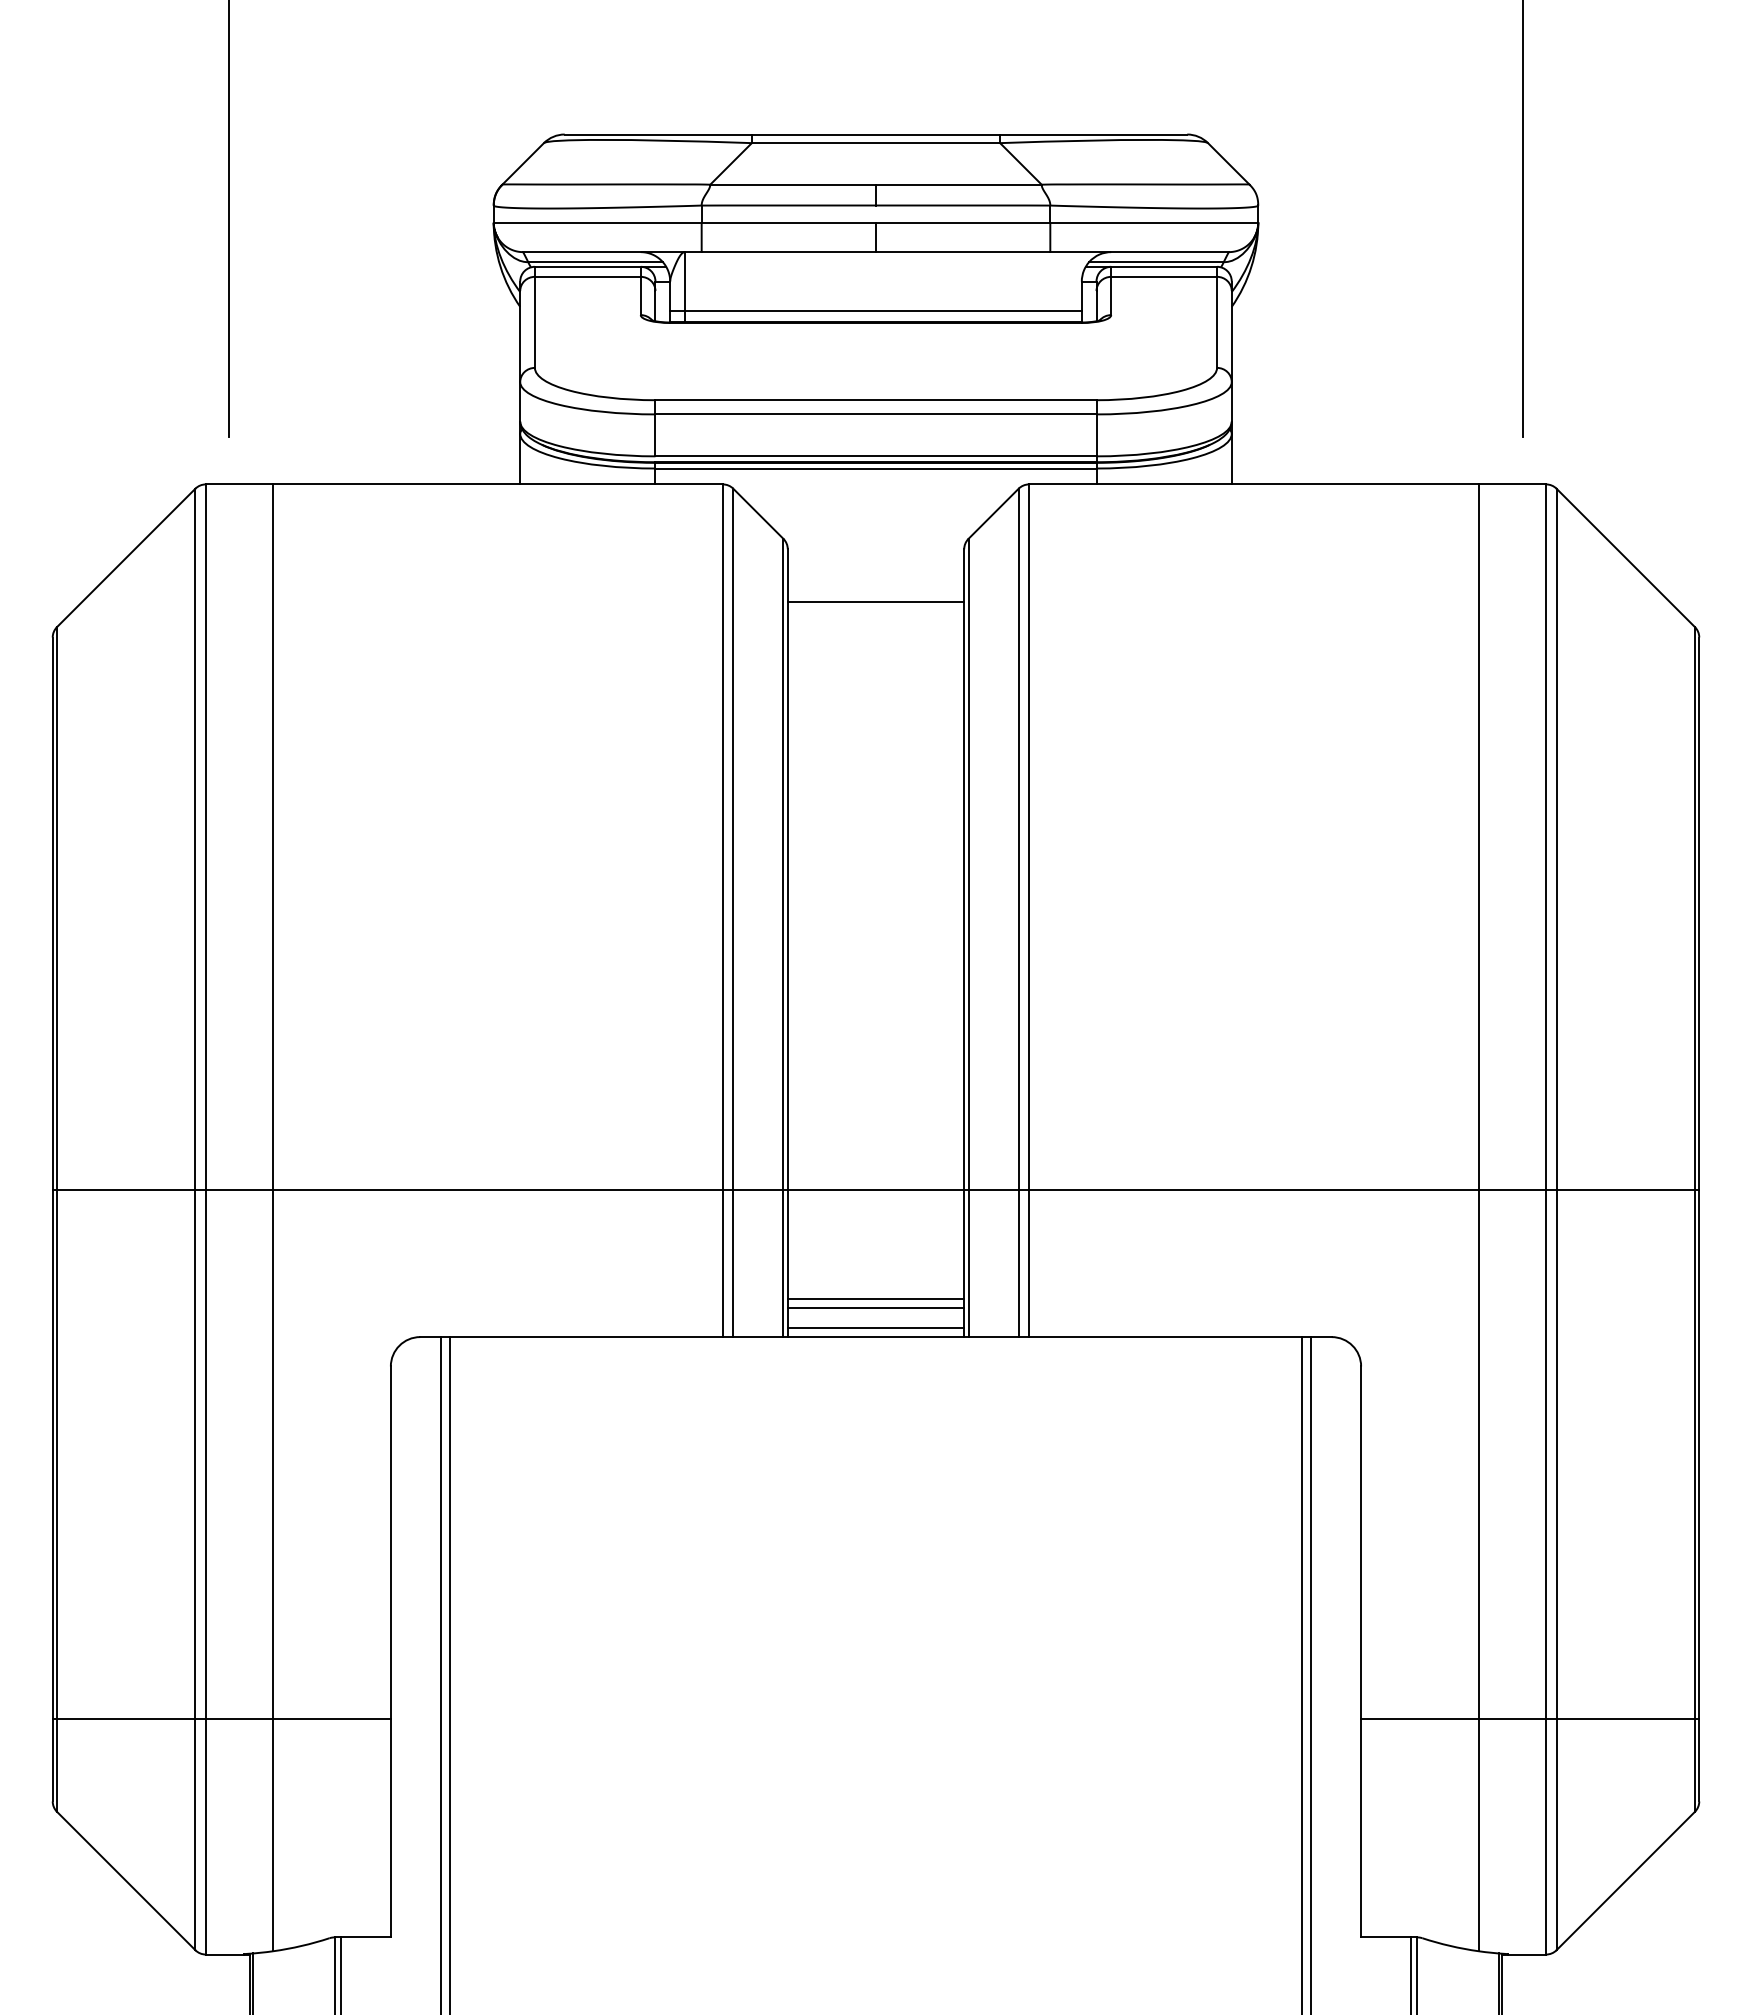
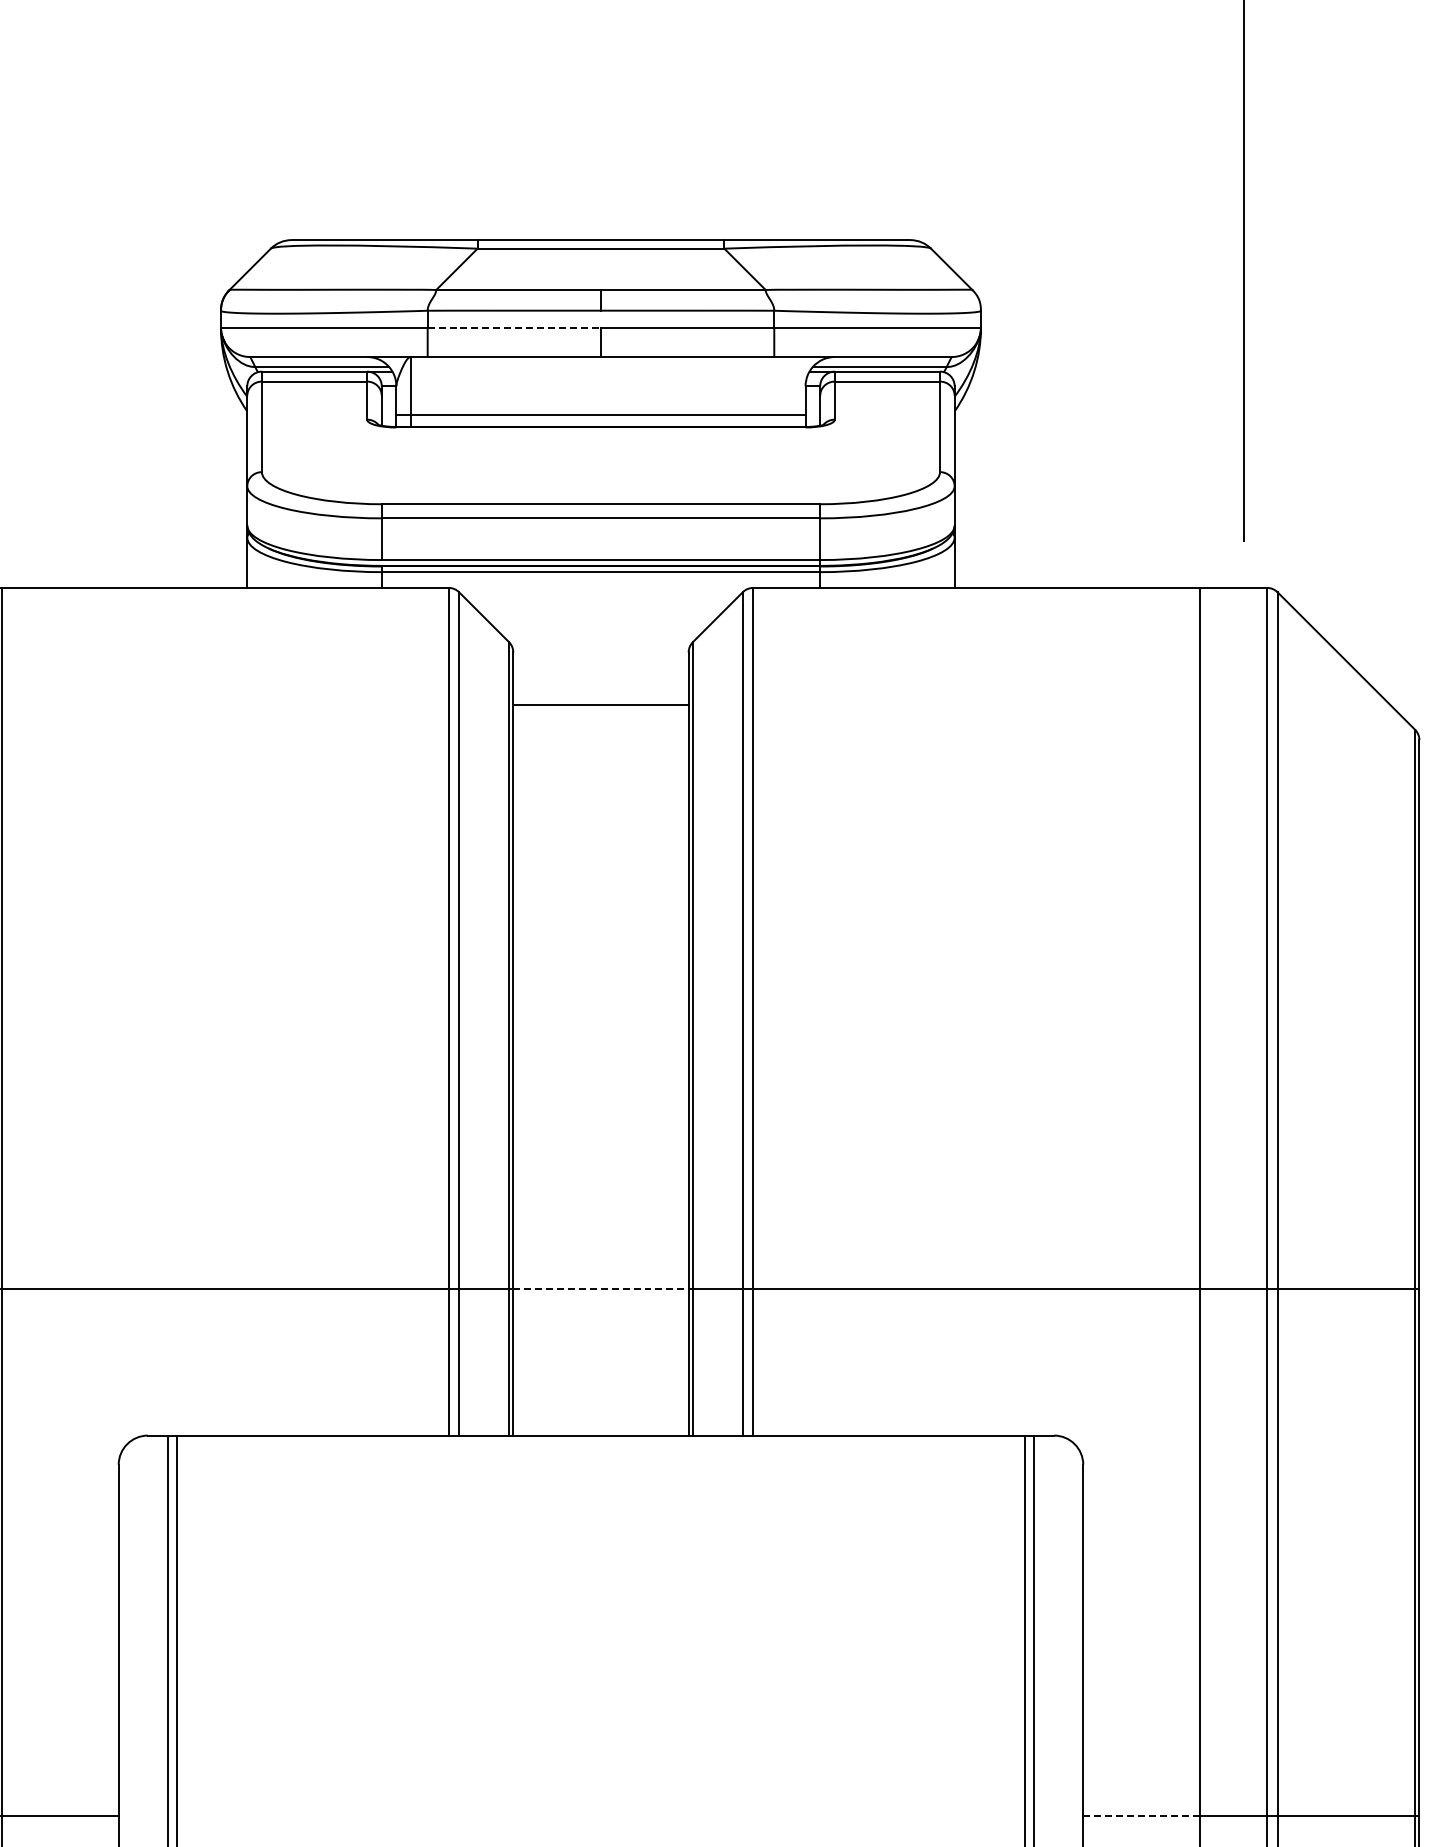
line: (789, 222) -> (514, 327), solid -> dashed
line: (876, 1190) -> (601, 1289), solid -> dashed
line: (875, 1298) -> (600, 1397), removed
line: (875, 1307) -> (600, 1406), removed
line: (875, 1328) -> (600, 1427), removed
line: (1419, 1719) -> (1141, 1815), solid -> dashed

